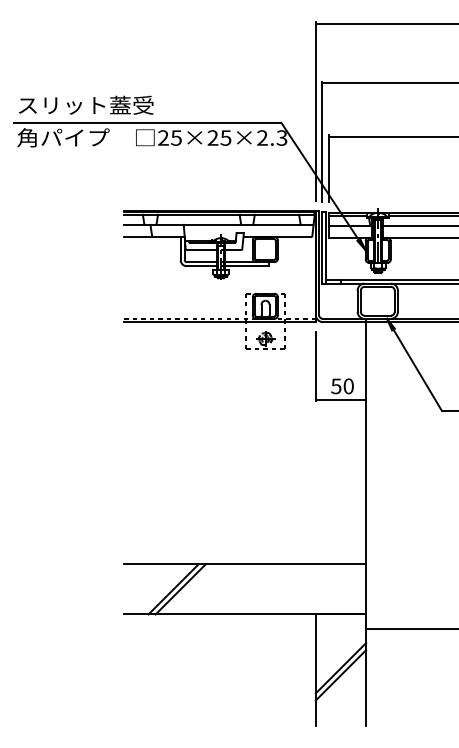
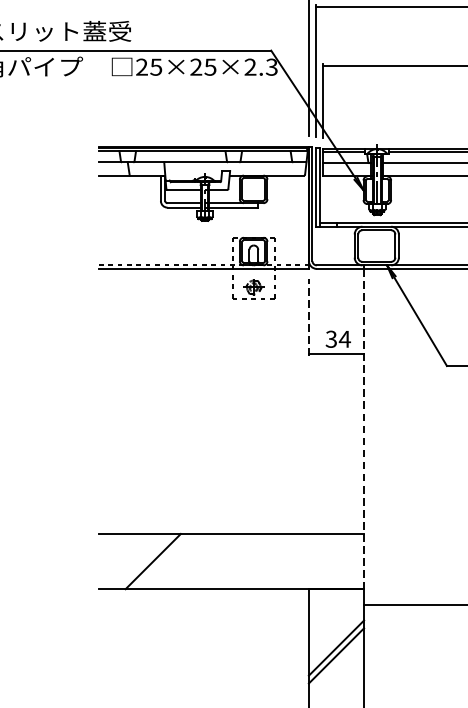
line: (315, 366) -> (308, 317), solid -> dashed
text: (342, 386) -> (338, 339), 50 -> 34
line: (366, 468) -> (364, 429), solid -> dashed
line: (180, 589) -> (160, 561), removed

